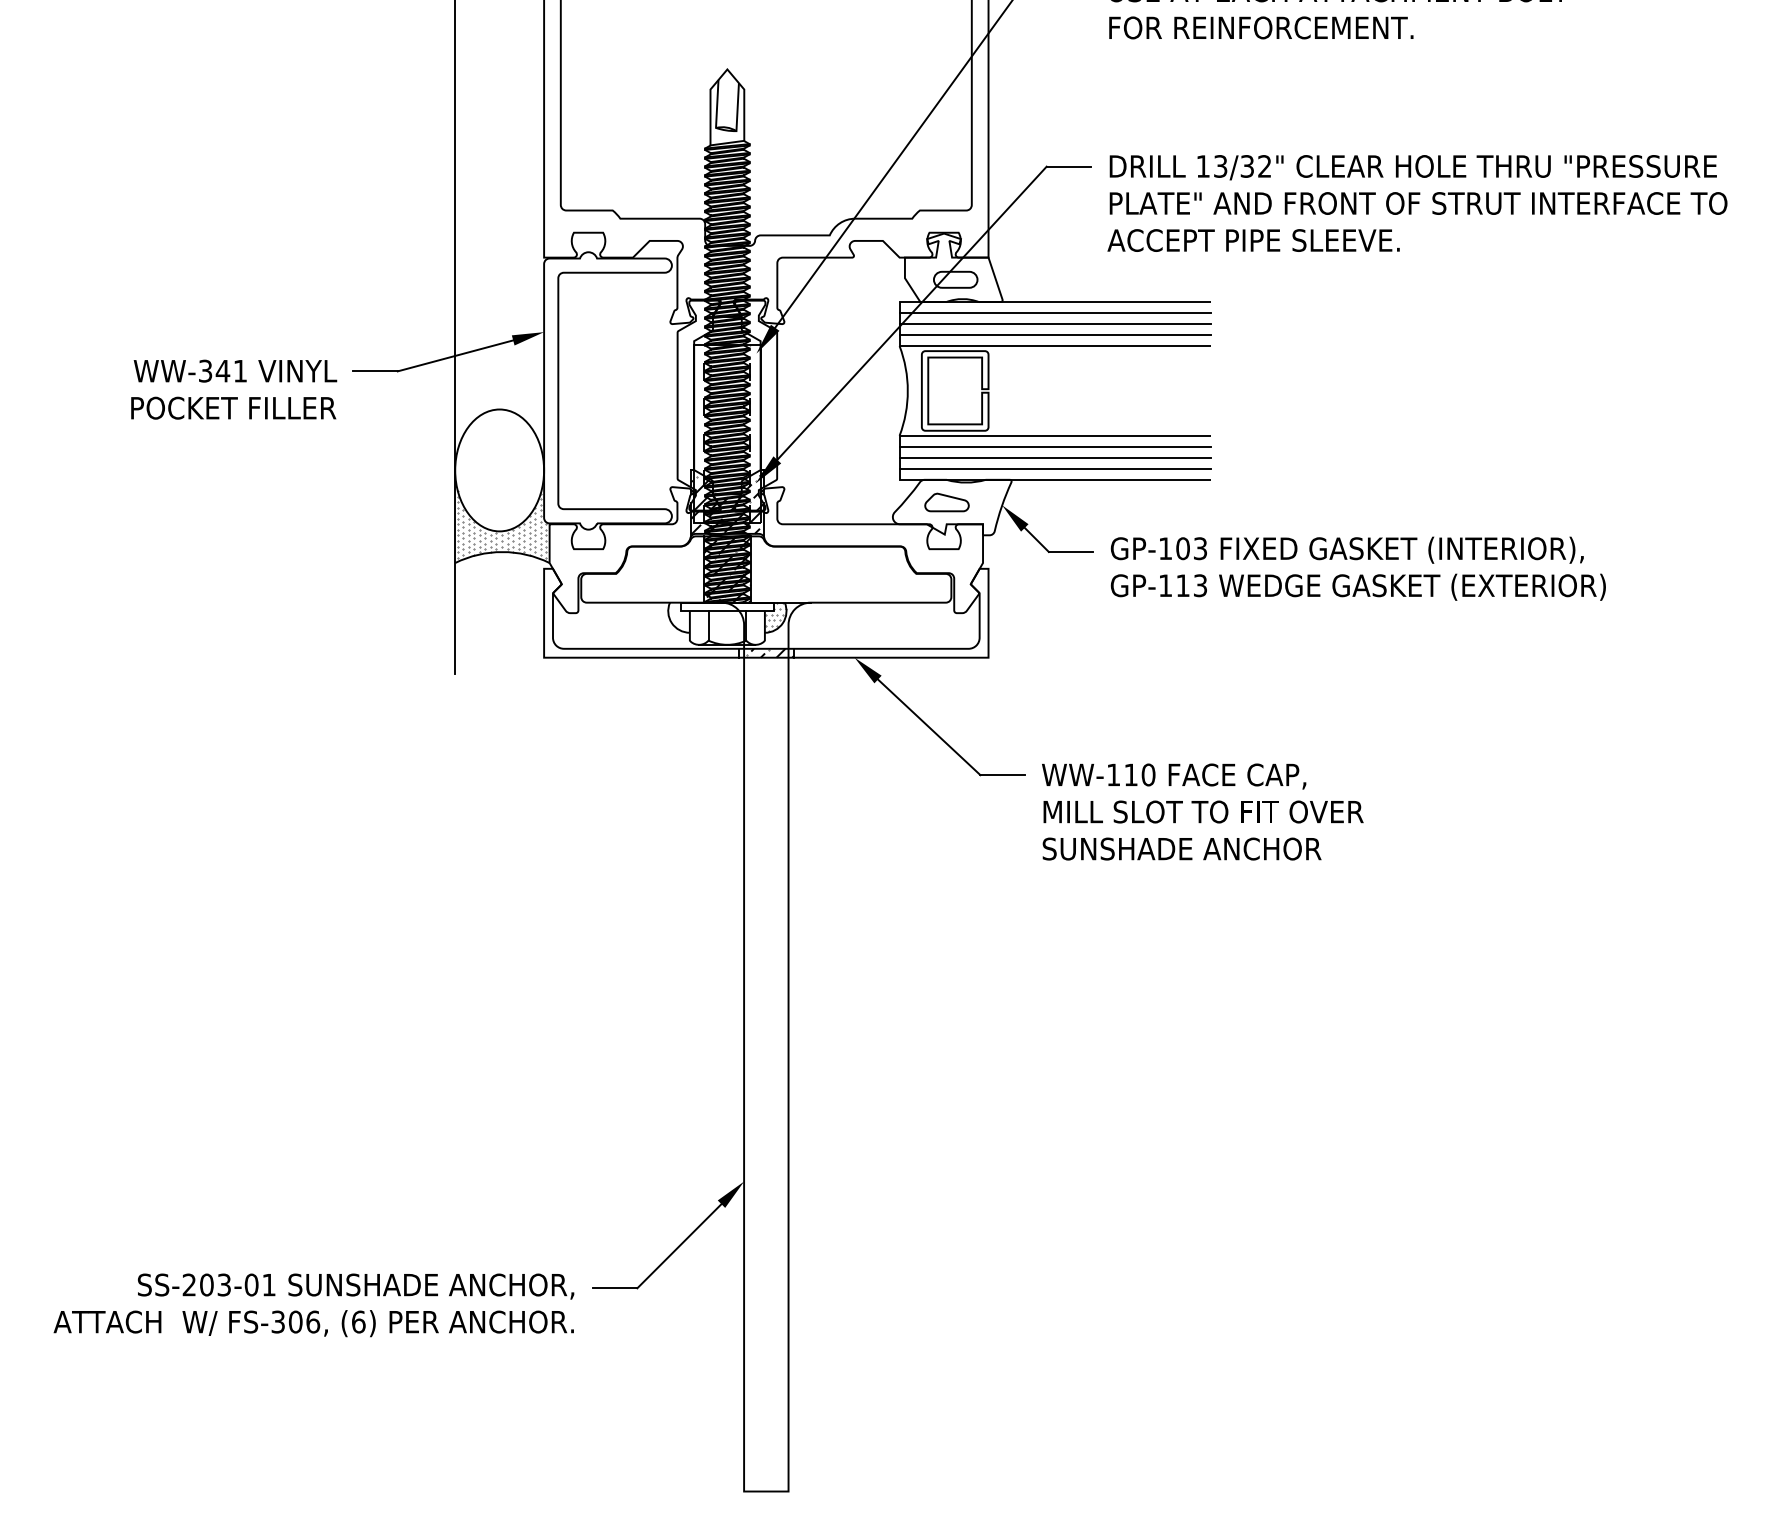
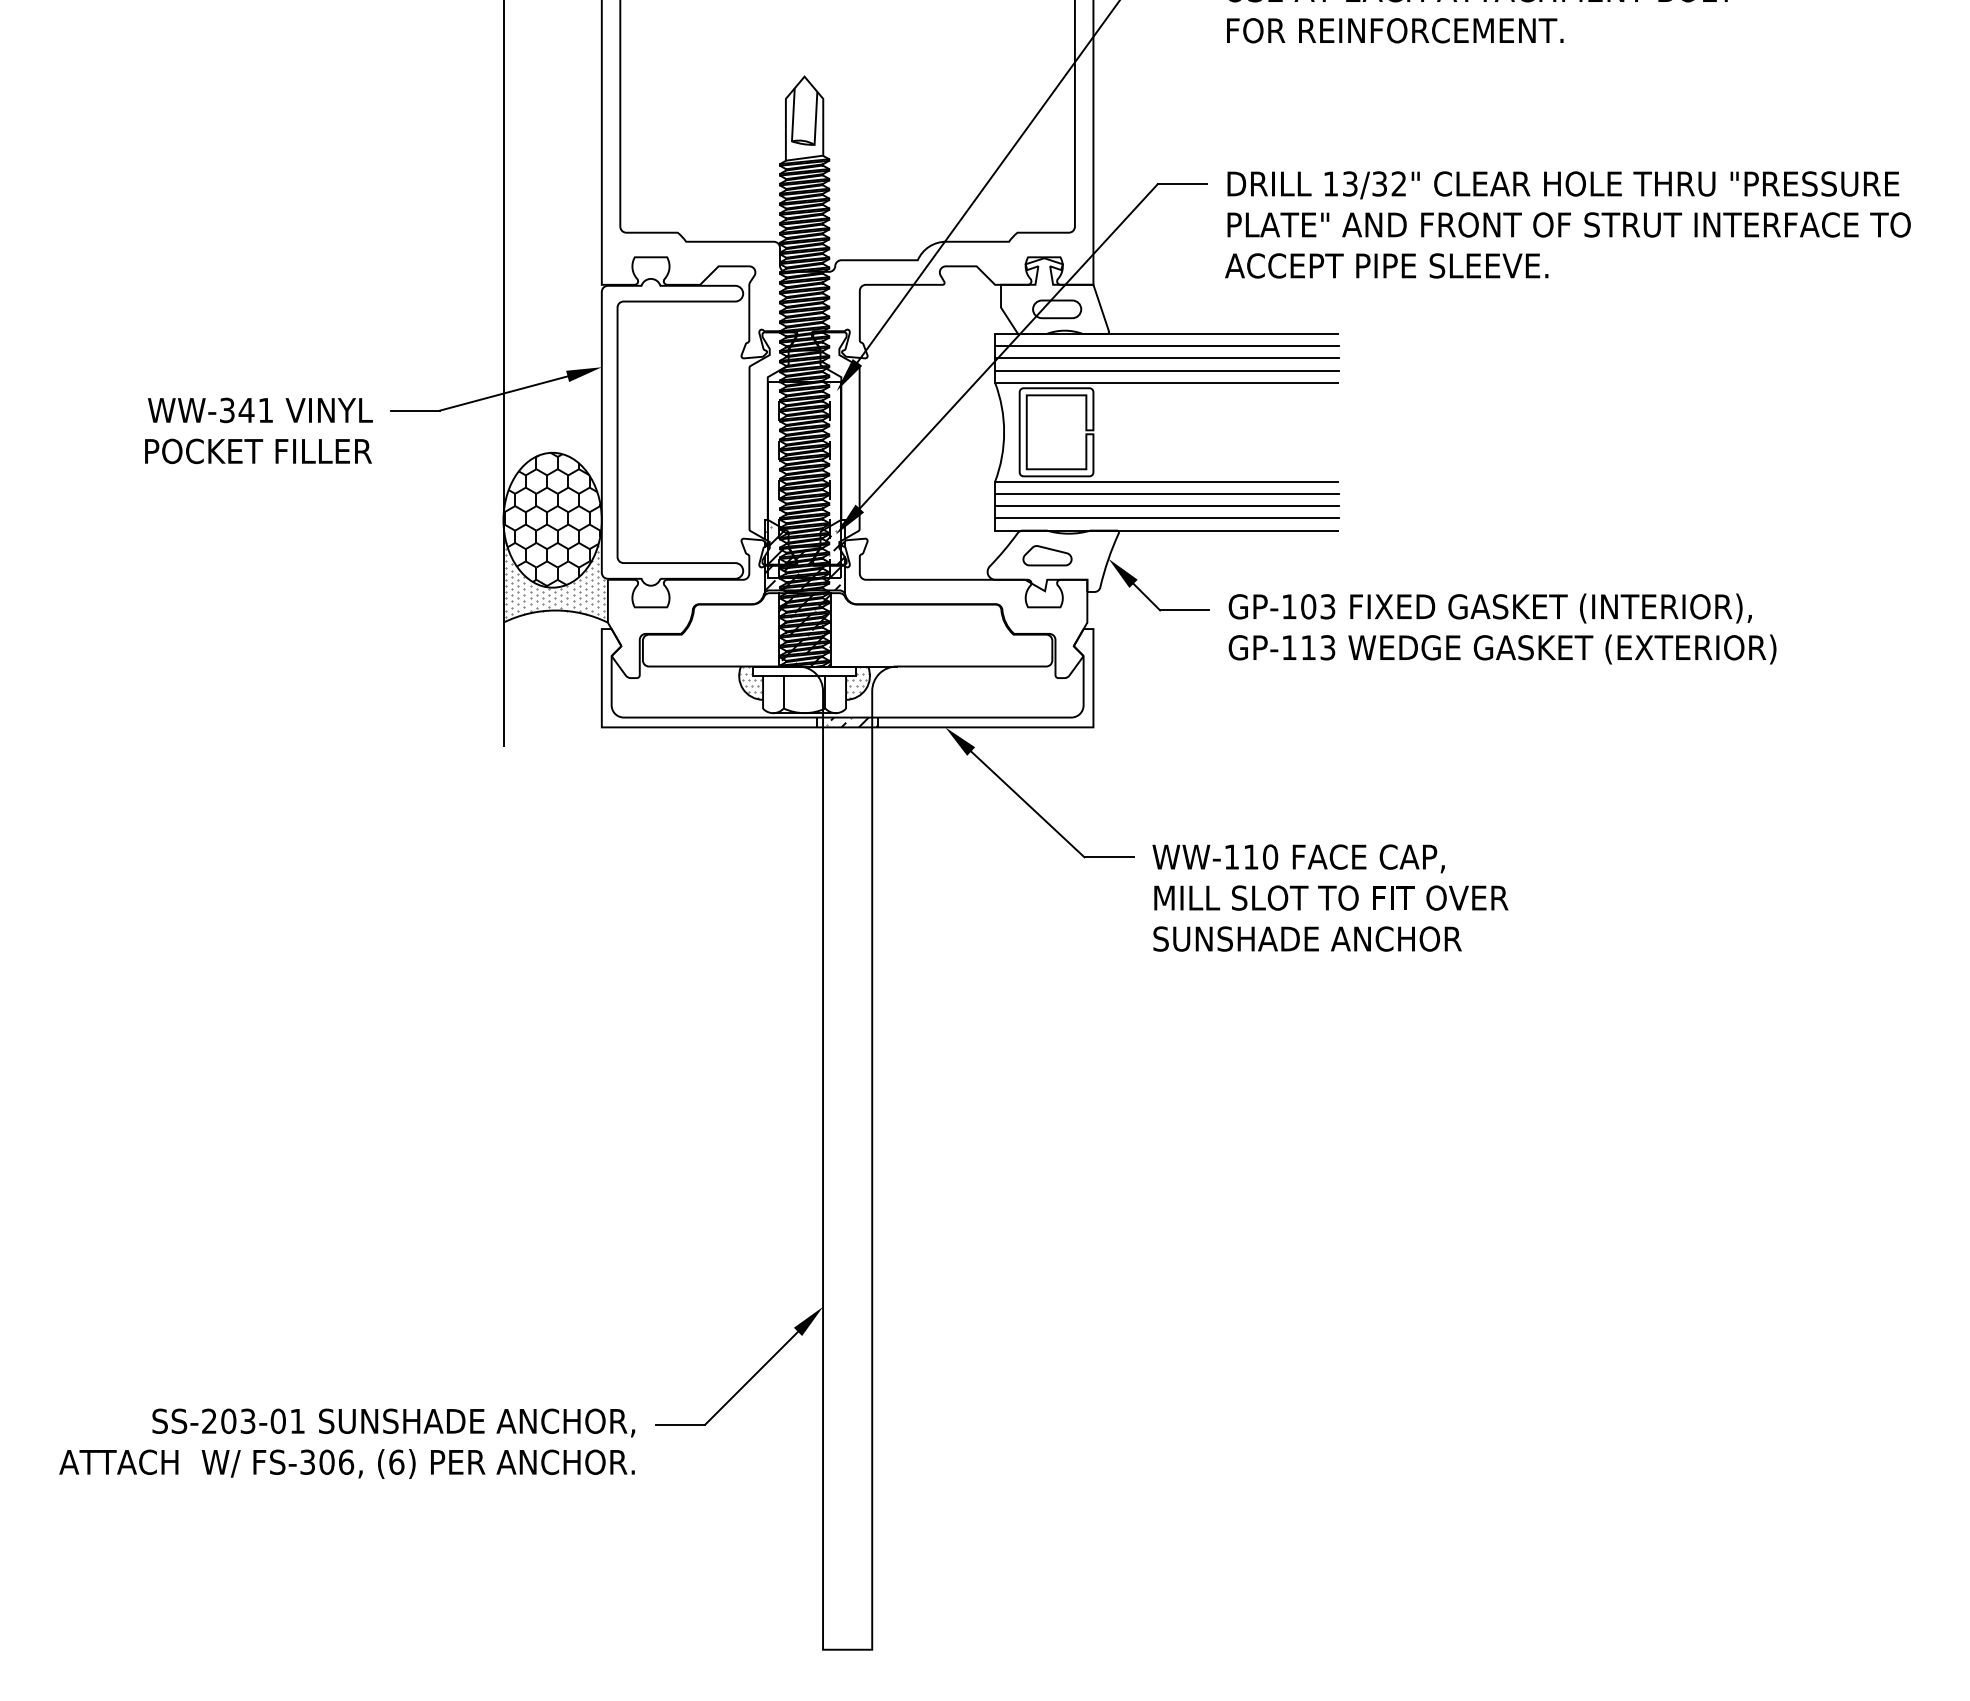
hatch: (499, 469) -> (552, 519), added
hatch: (678, 617) -> (750, 682), added

